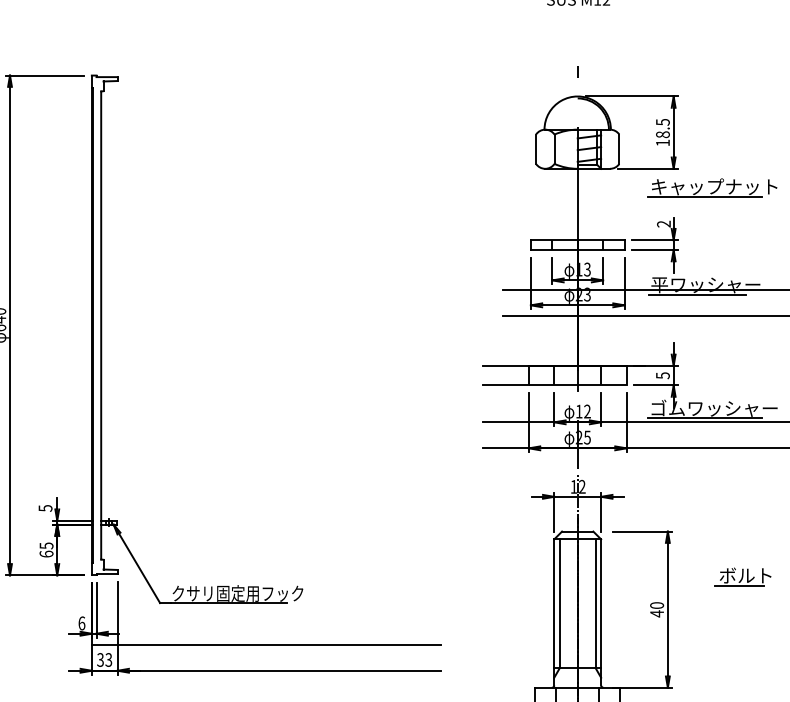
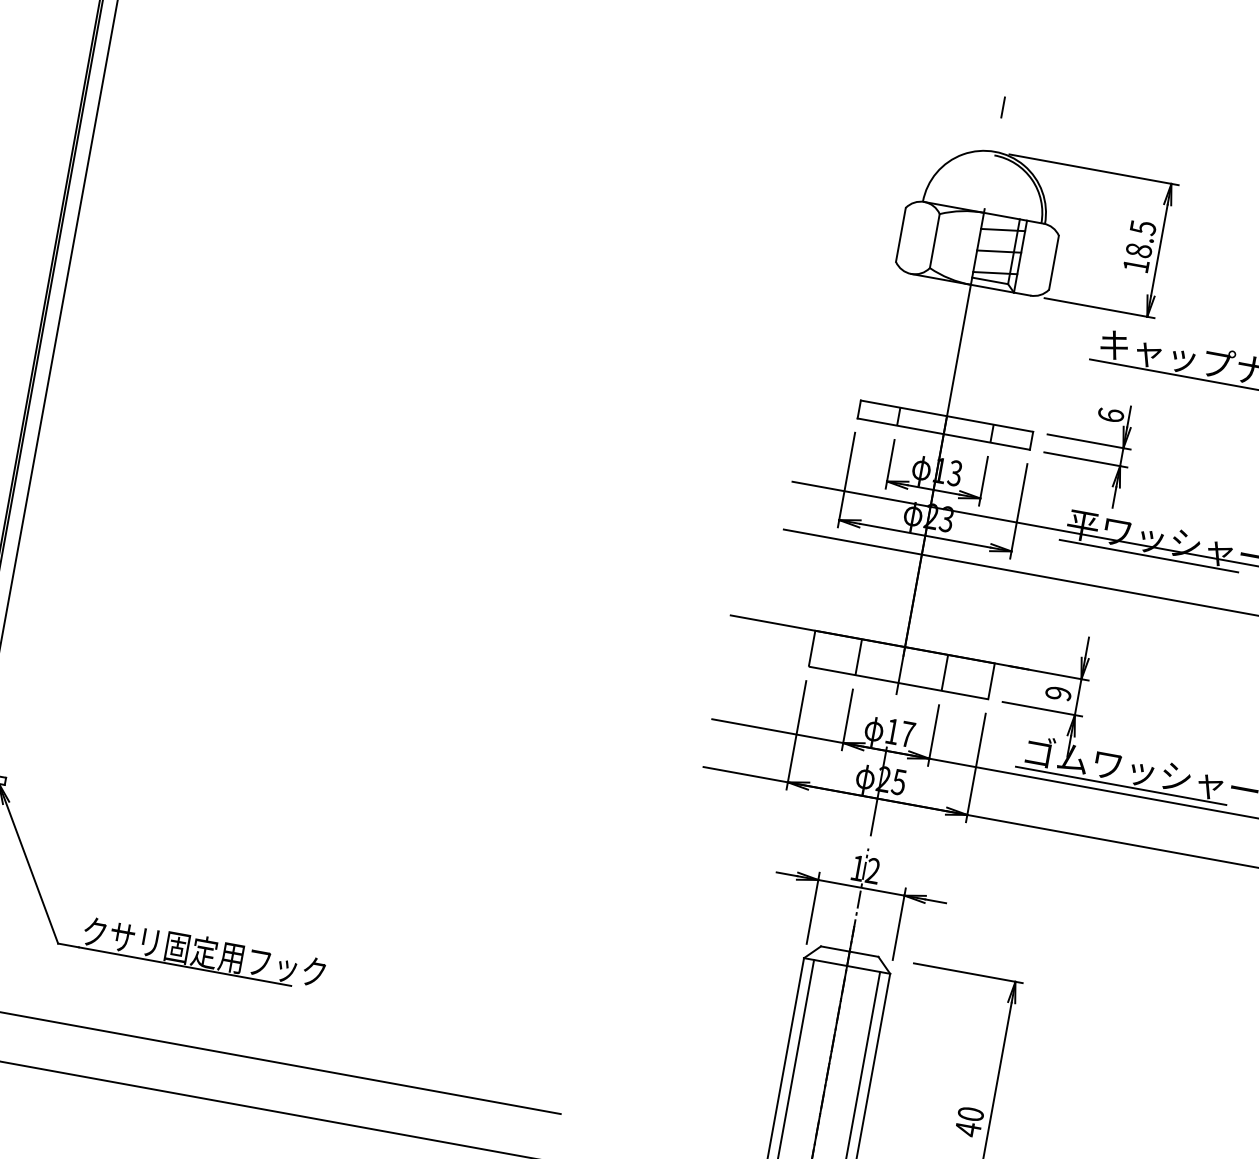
text: (663, 223) -> (1110, 413), 2 -> 6
text: (662, 375) -> (1057, 693), 5 -> 9
line: (505, 385) -> (765, 658), removed
text: (587, 411) -> (907, 734), 12 -> 17
part: (742, 576) -> (1137, 1089), removed

